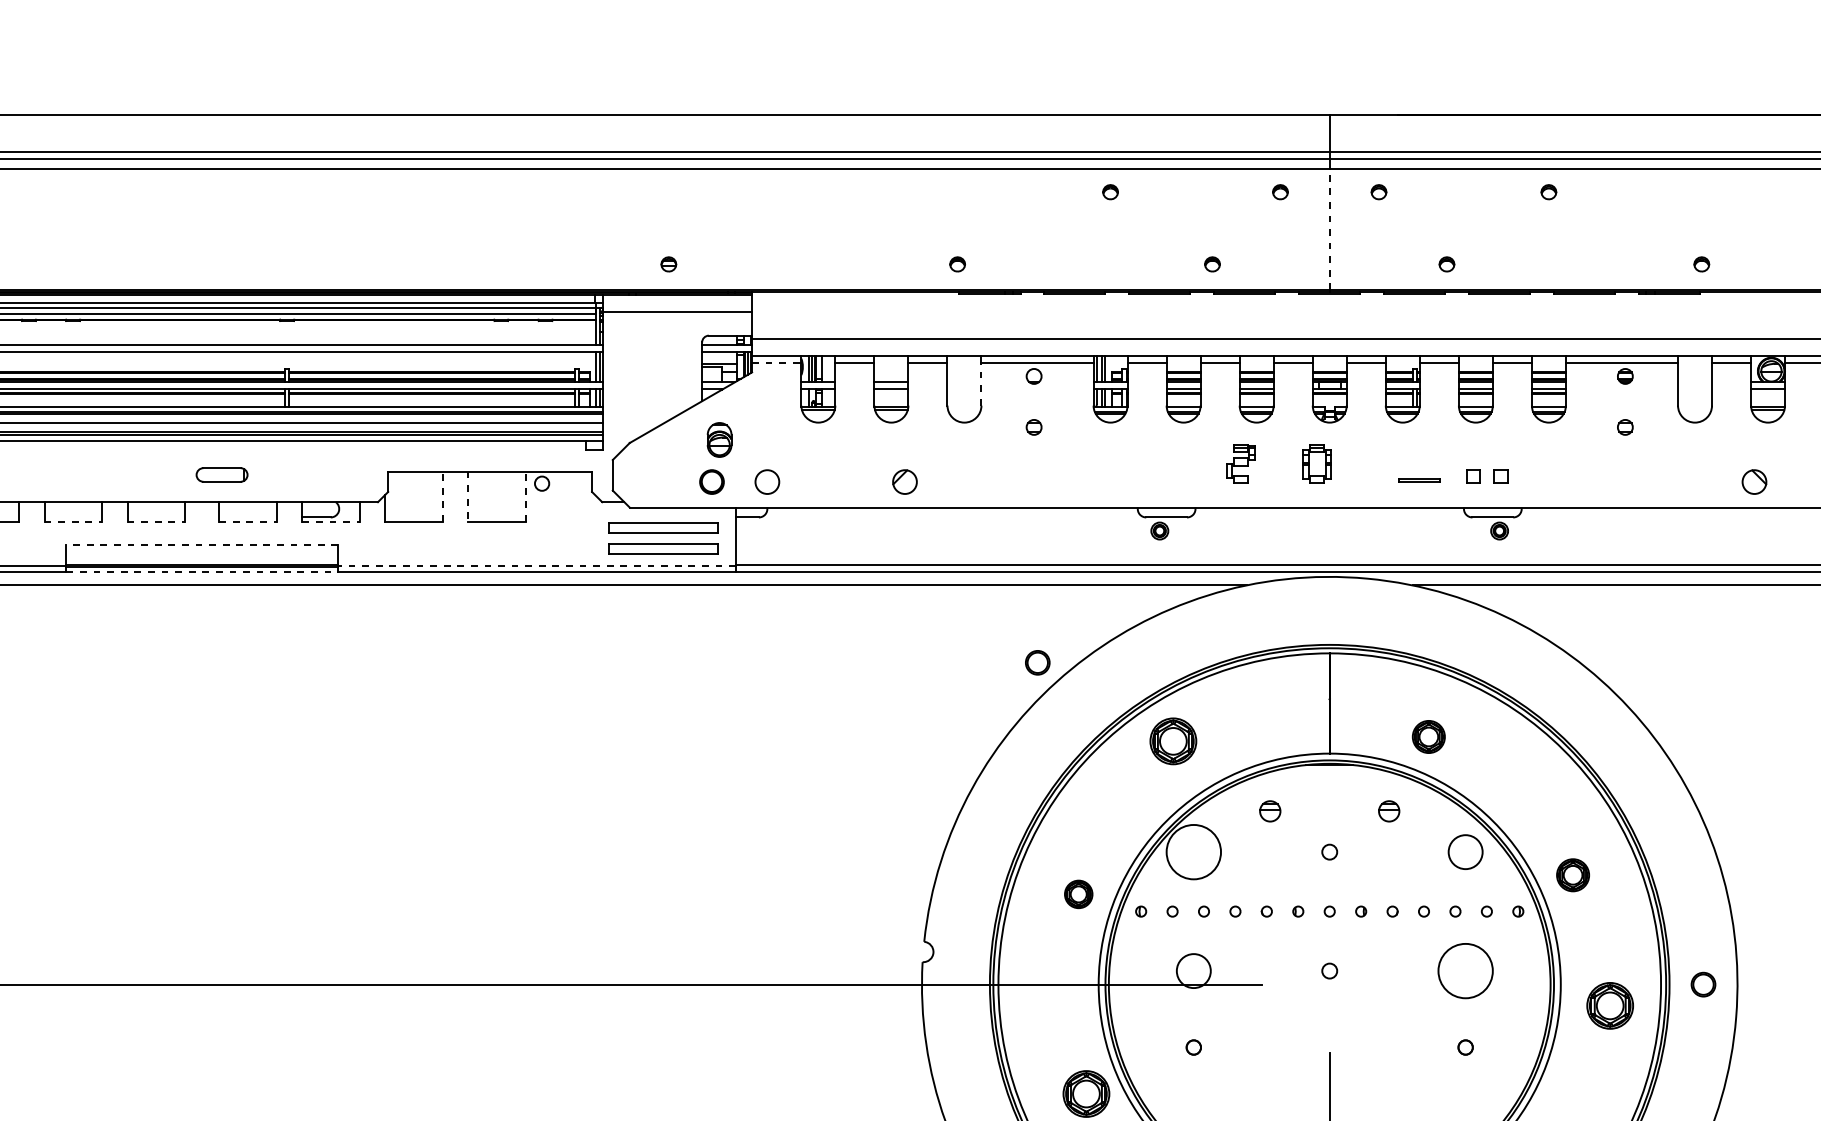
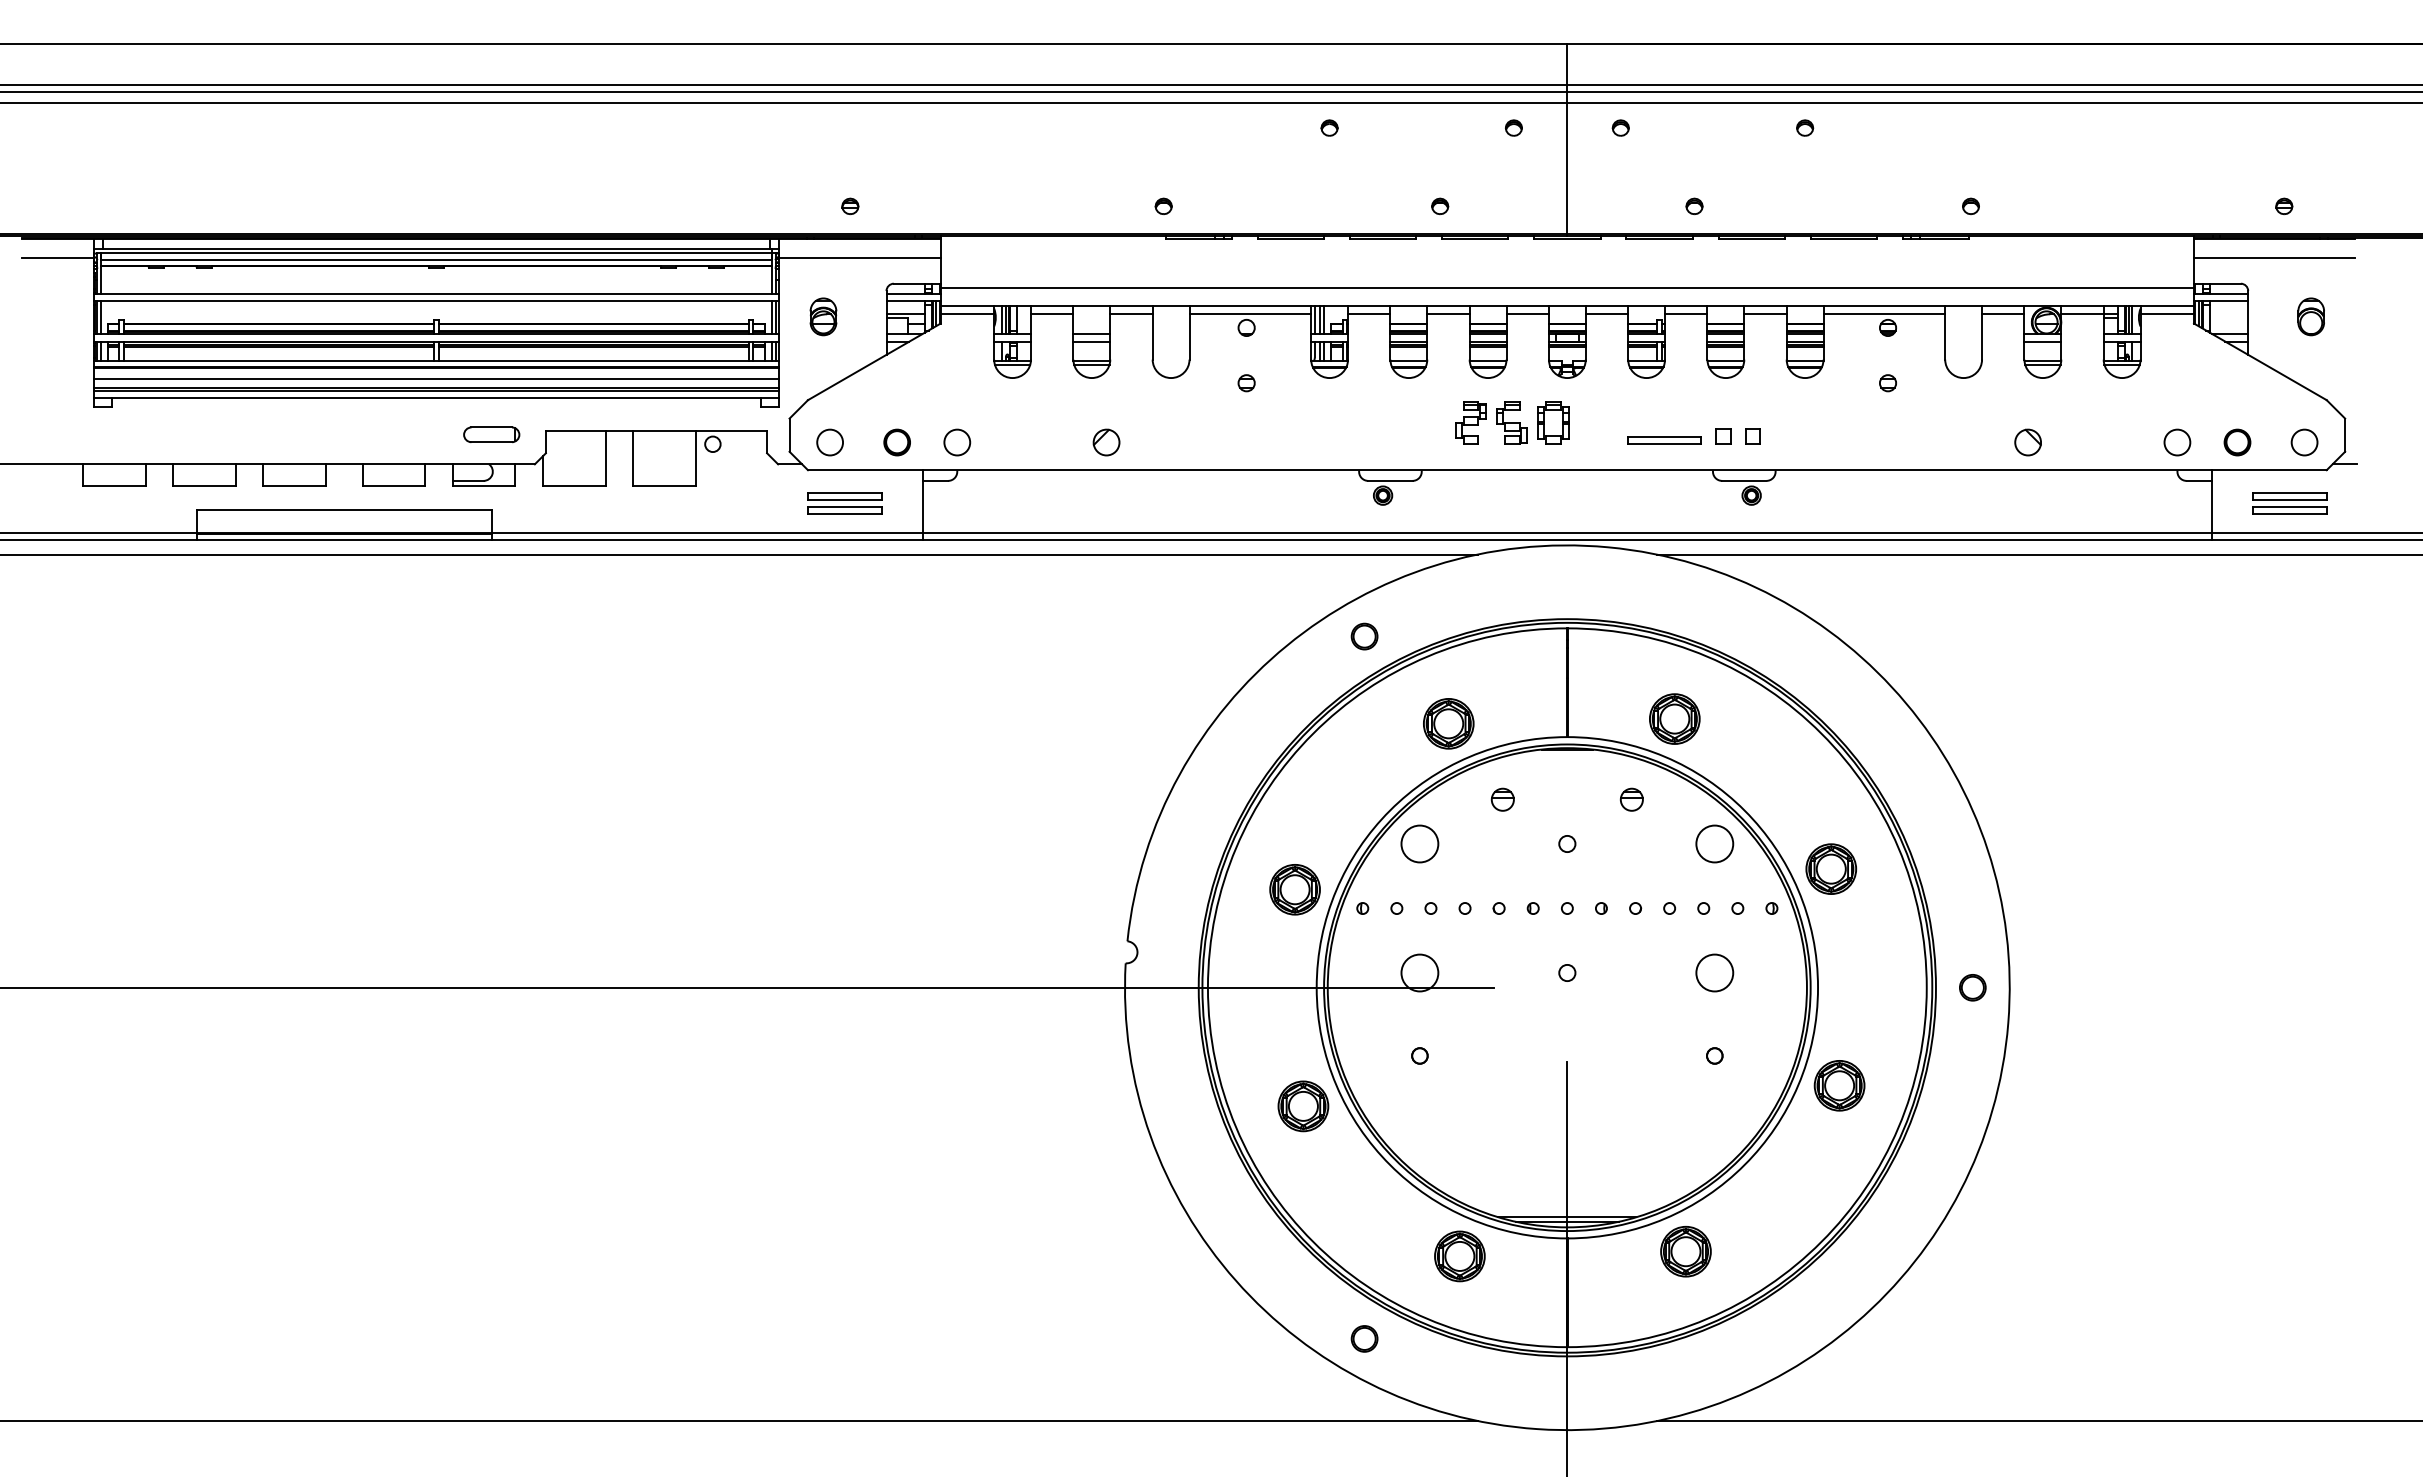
line: (1329, 229) -> (1567, 168), dashed -> solid
line: (776, 363) -> (967, 313), dashed -> solid
line: (981, 384) -> (1189, 336), dashed -> solid
part: (719, 439) -> (823, 316), moved
part: (1278, 463) -> (1511, 422), added
part: (221, 474) -> (491, 434), moved
part: (1419, 480) -> (1664, 440), size x1.67
circle: (649, 482) -> (829, 442), added
line: (443, 495) -> (605, 457), dashed -> solid
line: (526, 495) -> (695, 457), dashed -> solid
line: (467, 496) -> (632, 458), dashed -> solid
line: (73, 521) -> (204, 485), dashed -> solid
line: (157, 521) -> (295, 485), dashed -> solid
line: (248, 521) -> (394, 485), dashed -> solid
line: (331, 521) -> (484, 485), dashed -> solid
part: (663, 538) -> (844, 503), size x0.62
line: (201, 544) -> (343, 510), dashed -> solid
line: (537, 565) -> (707, 533), dashed -> solid
line: (202, 571) -> (344, 539), dashed -> solid
part: (1037, 662) -> (1364, 636), moved
part: (1428, 736) -> (1674, 718), size x1.43
part: (1173, 741) -> (1448, 723), moved
circle: (1193, 851) -> (1419, 843), size x0.62
part: (1573, 874) -> (1831, 868), size x1.43
part: (1078, 894) -> (1294, 889), size x1.67
circle: (1465, 970) -> (1714, 972), size x0.62
part: (1610, 1005) -> (1839, 1085), moved

